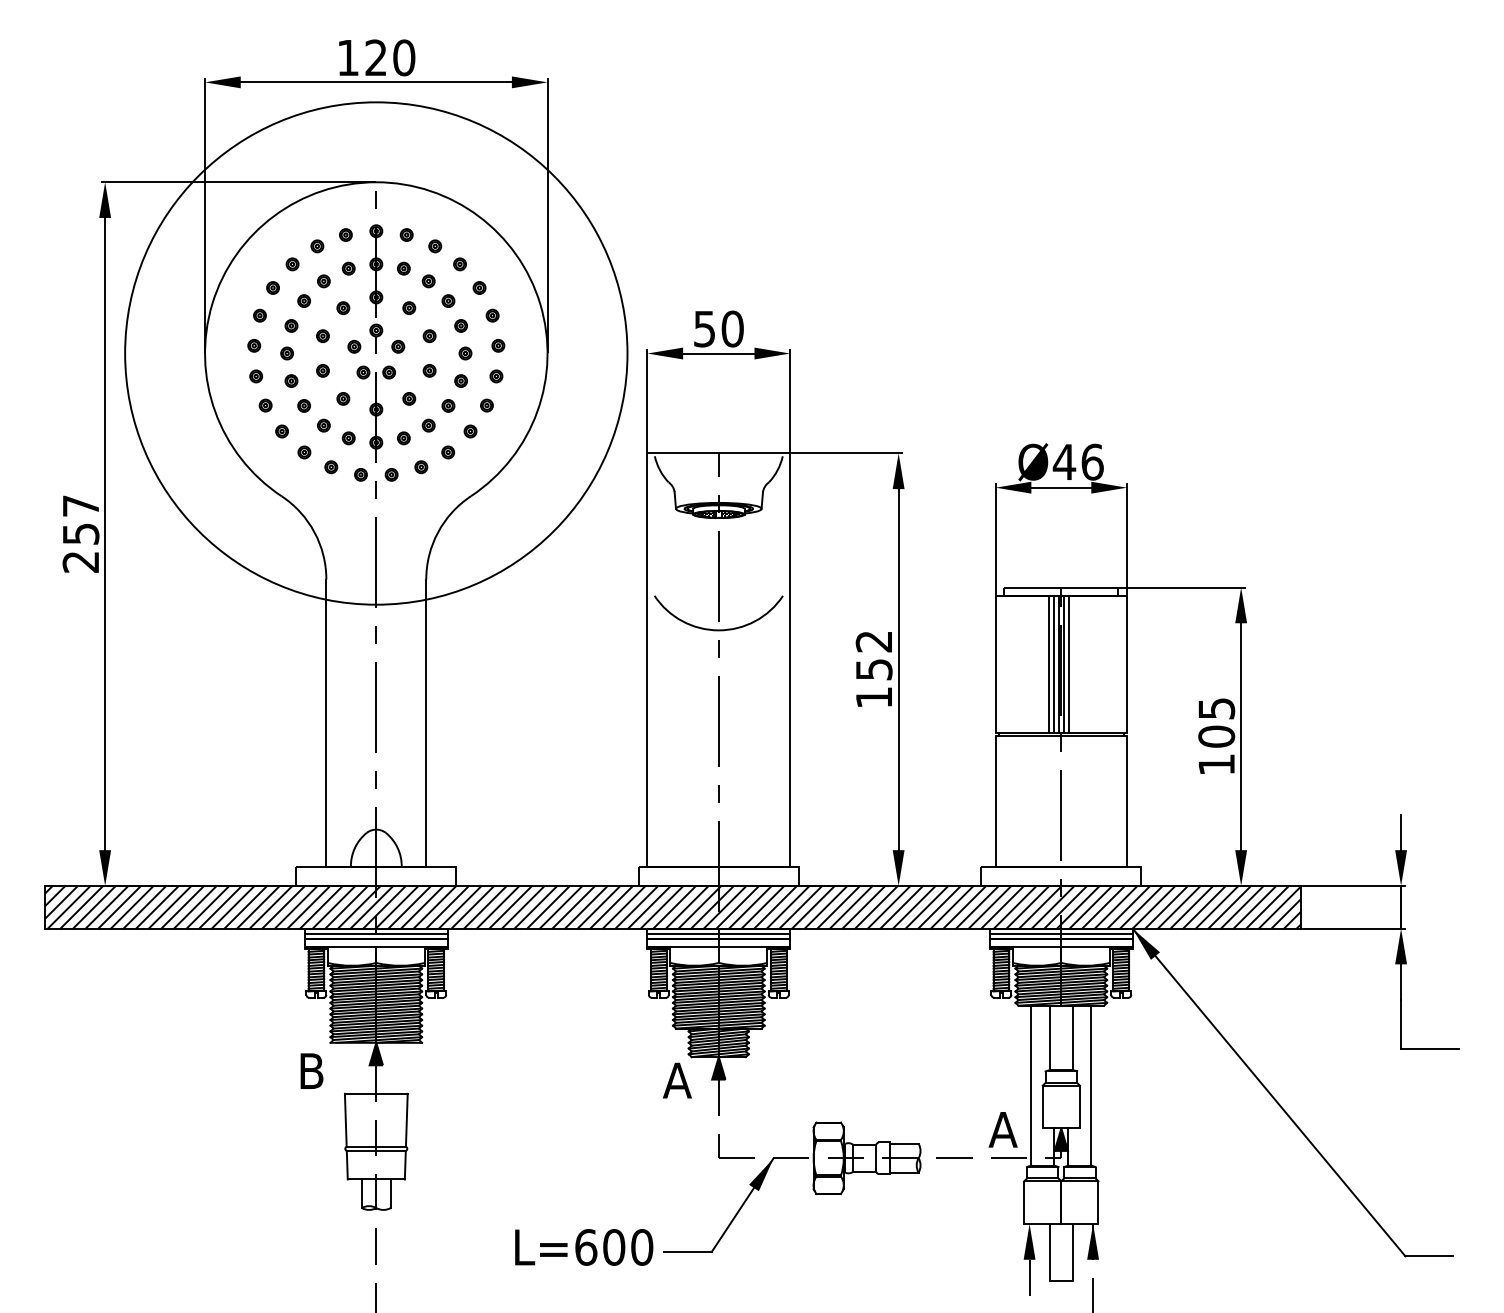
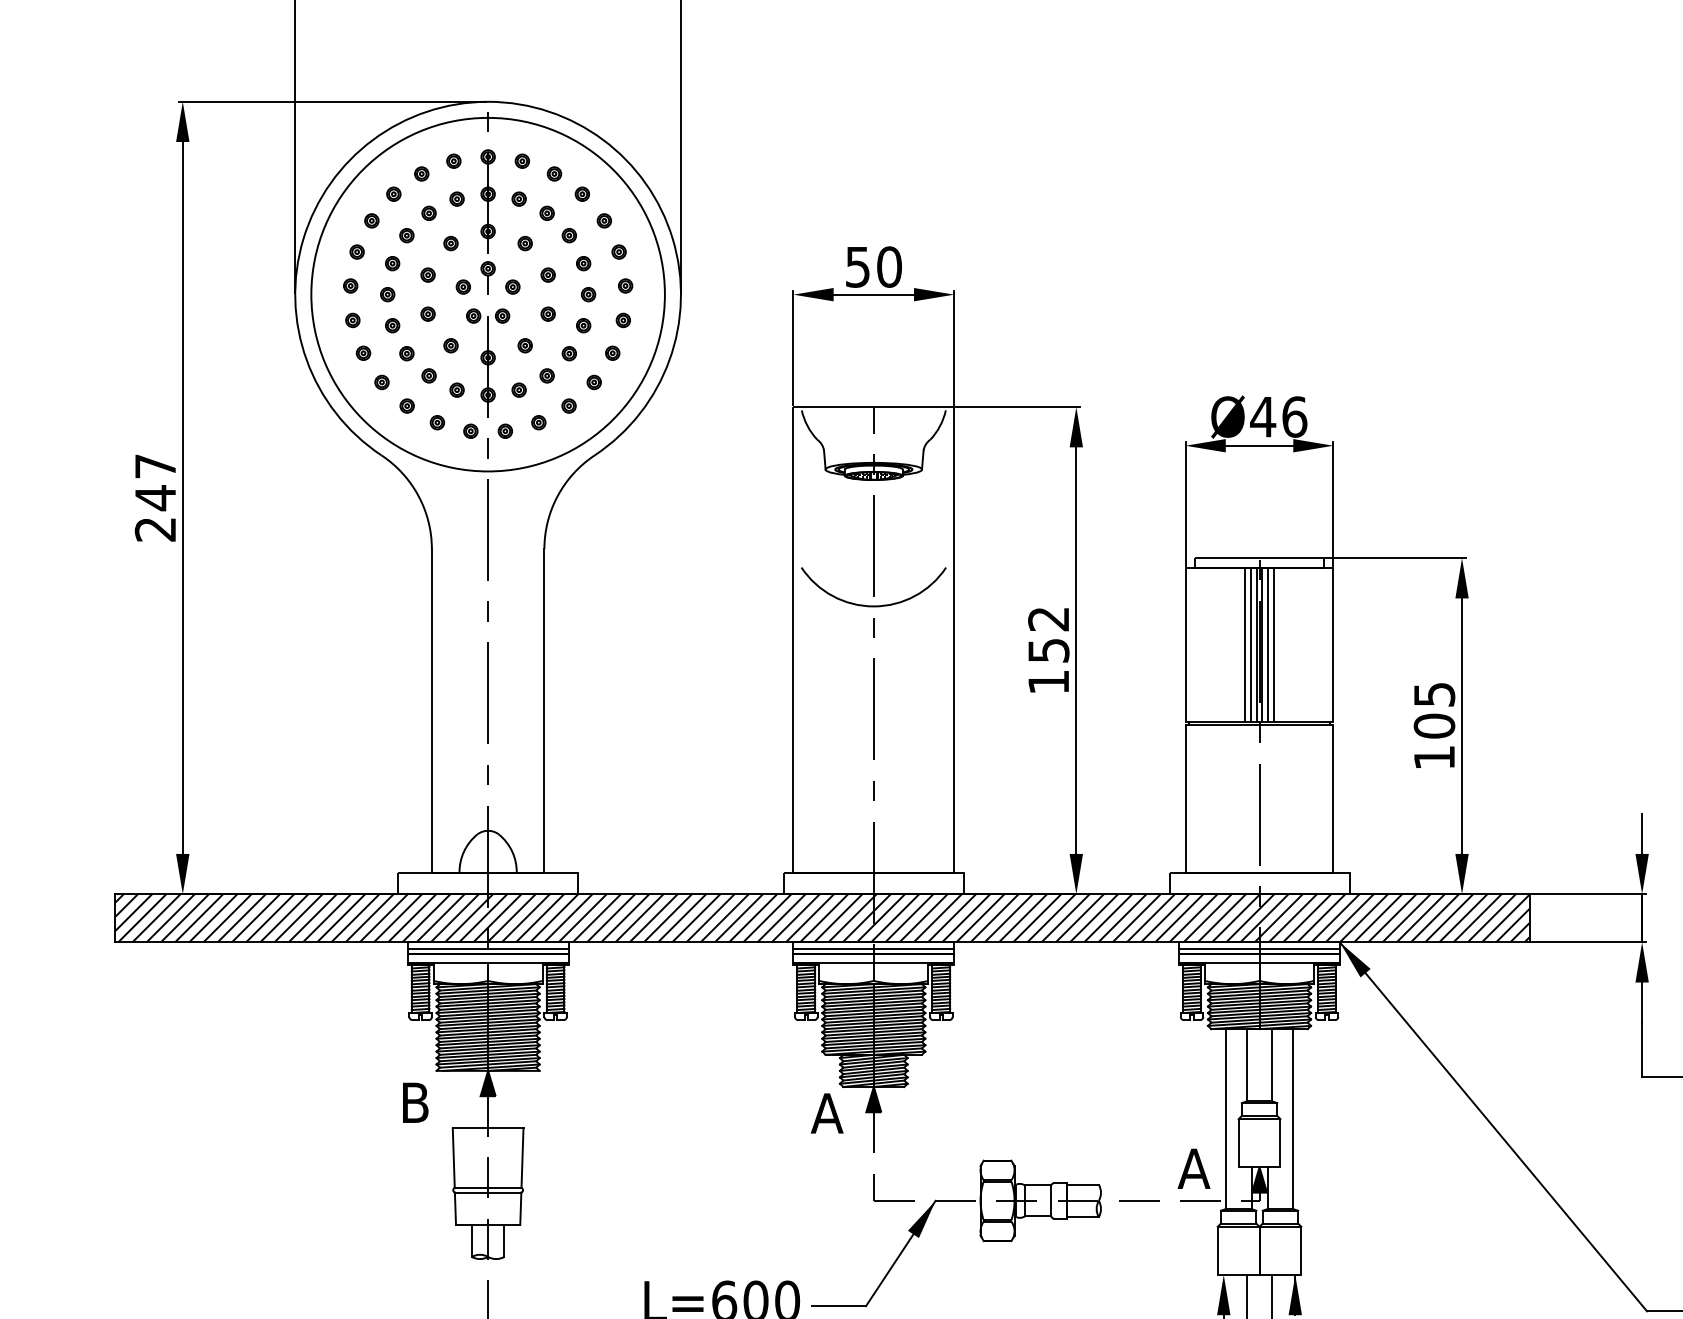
circle: (376, 353) -> (488, 294), size x0.62
text: (81, 533) -> (156, 497), 257 -> 247
line: (1074, 664) -> (1274, 644), added

